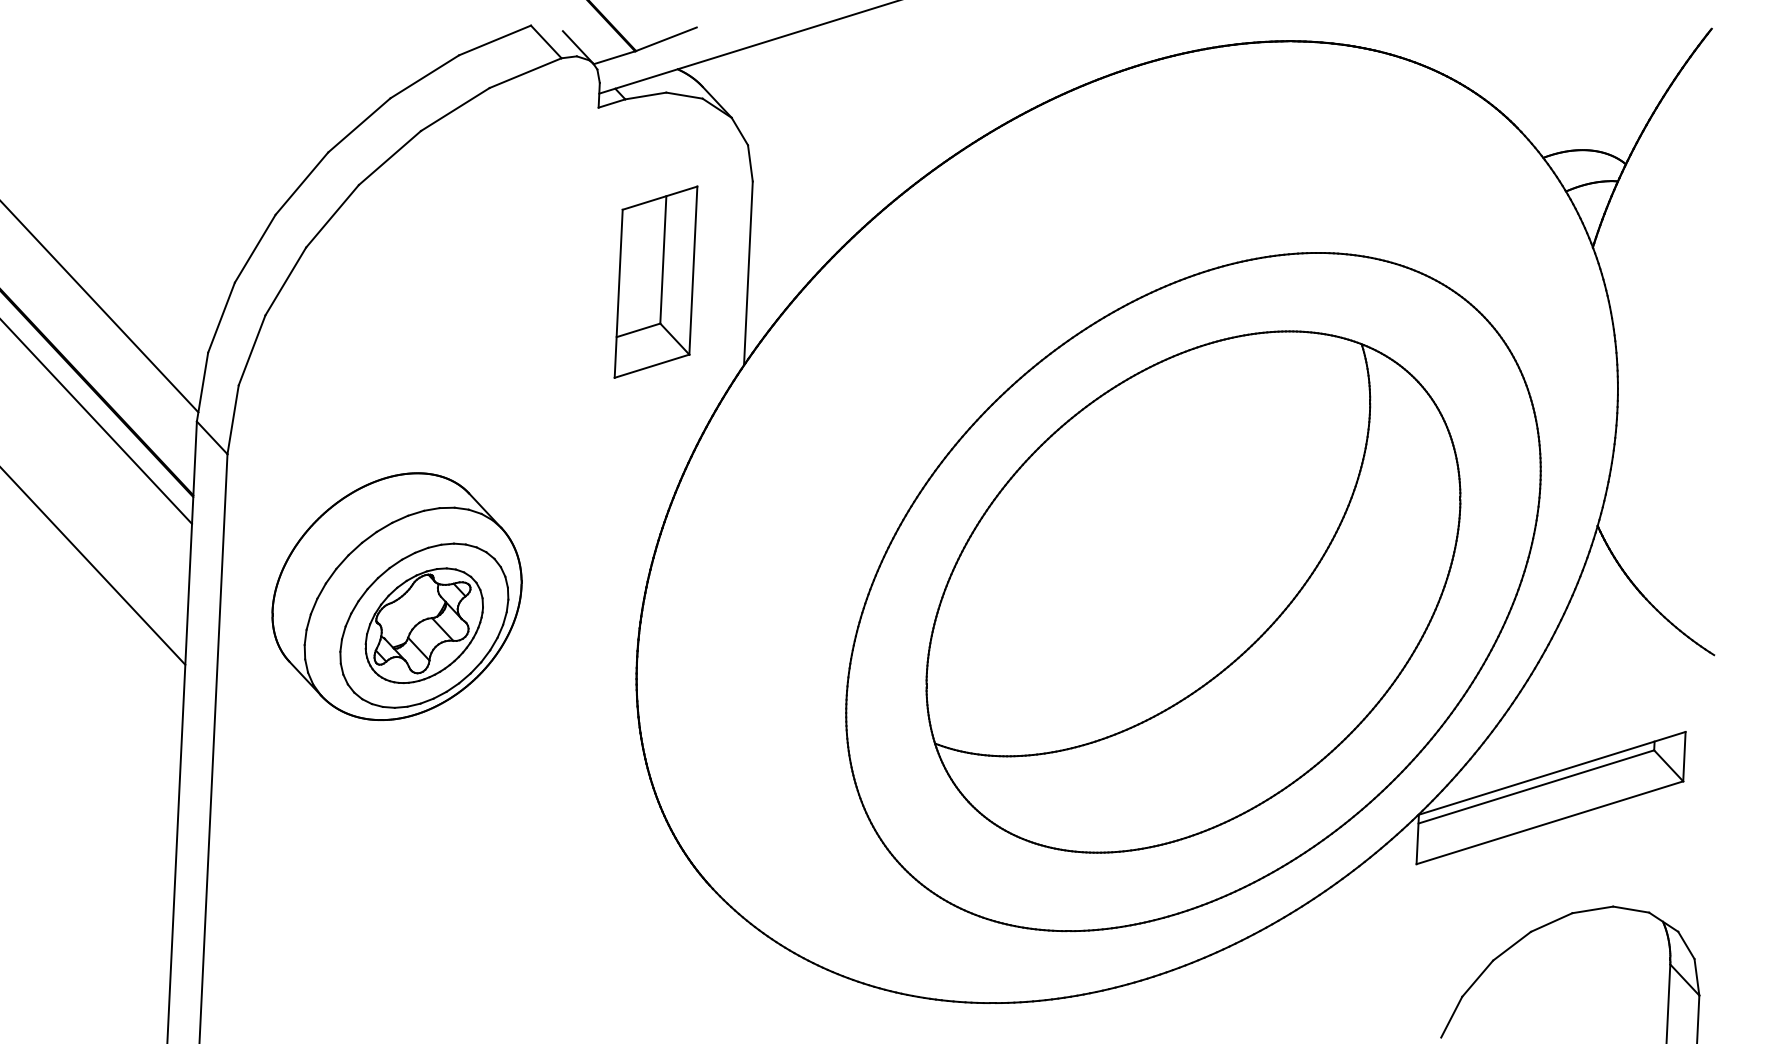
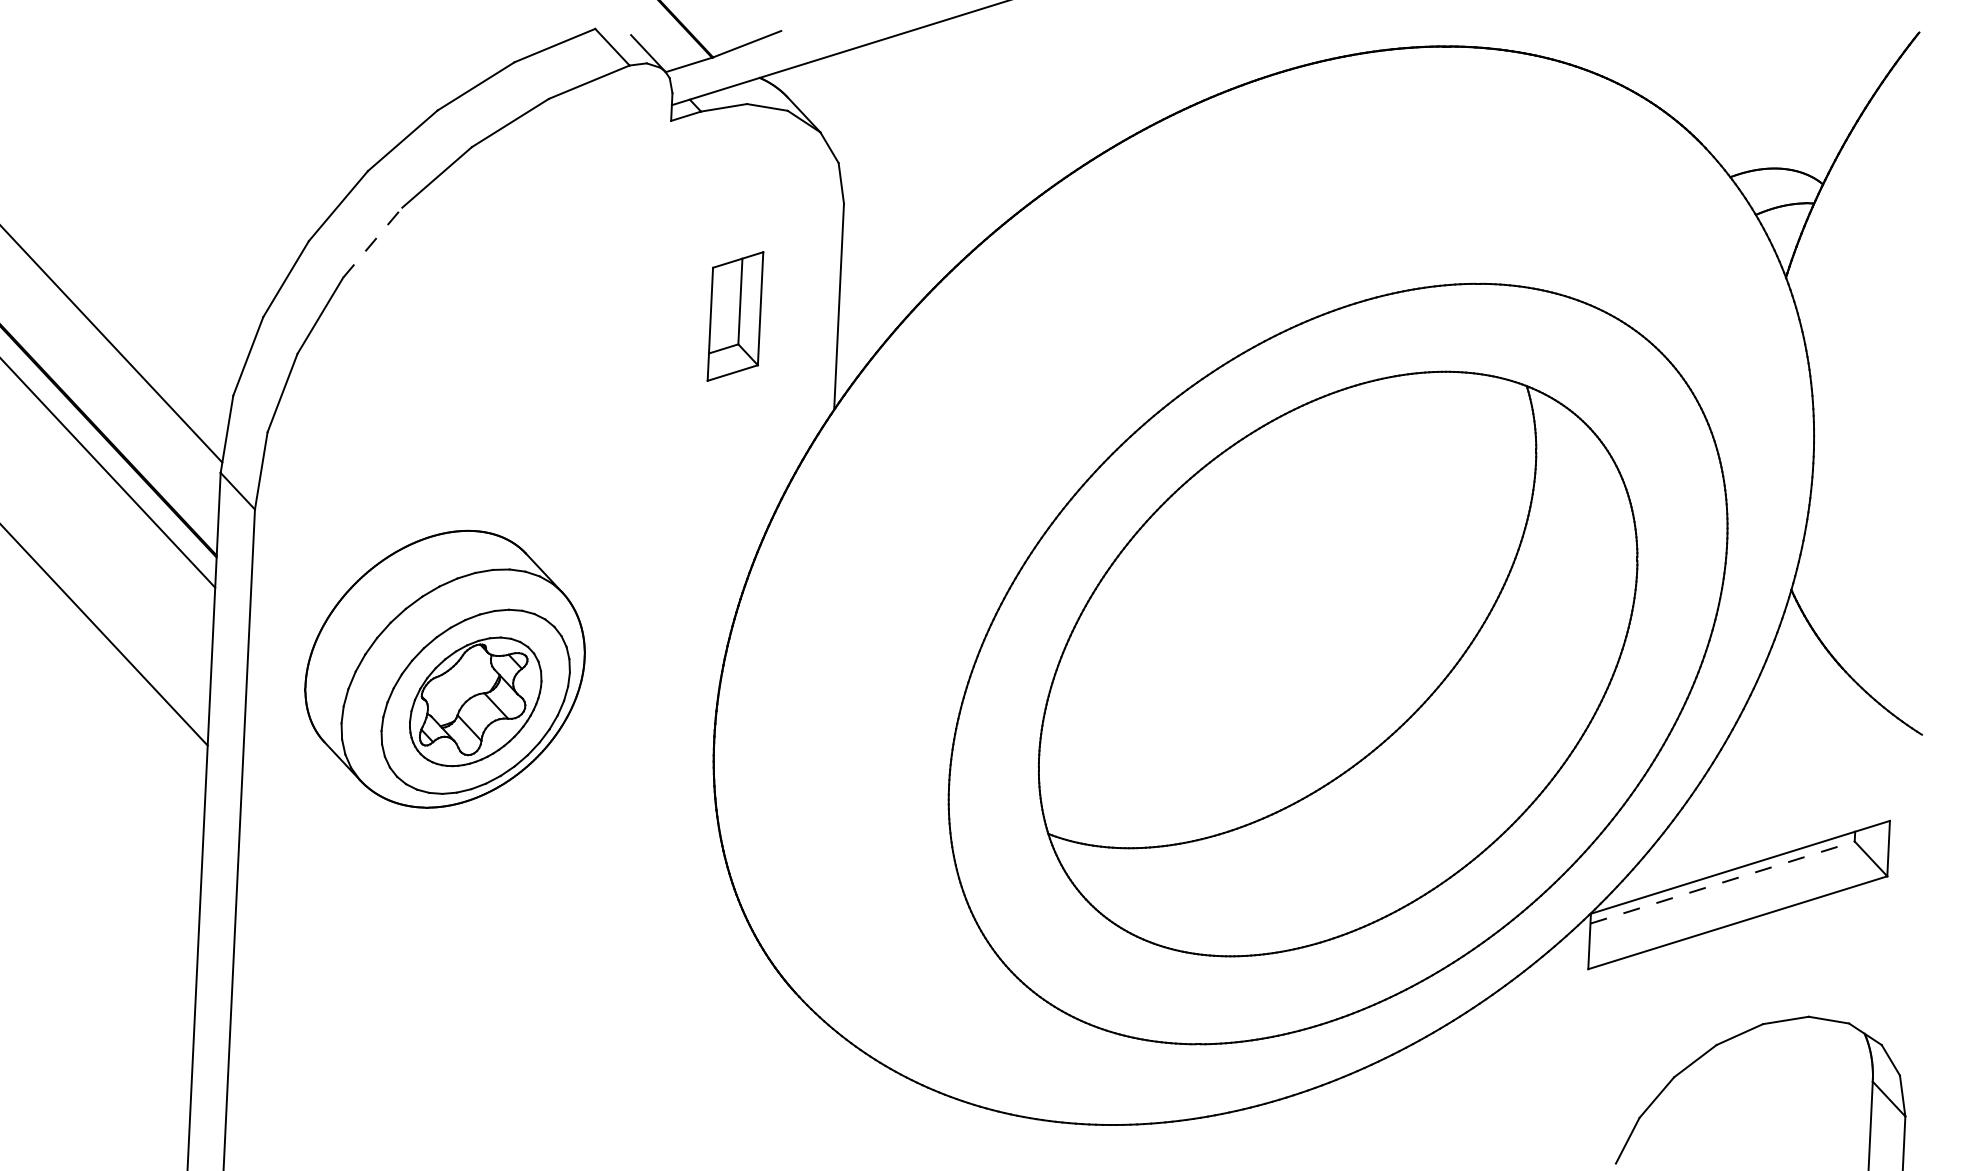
line: (332, 216) -> (372, 242), solid -> dashed
part: (655, 281) -> (734, 315), size x0.6
line: (1536, 786) -> (1722, 882), solid -> dashed

